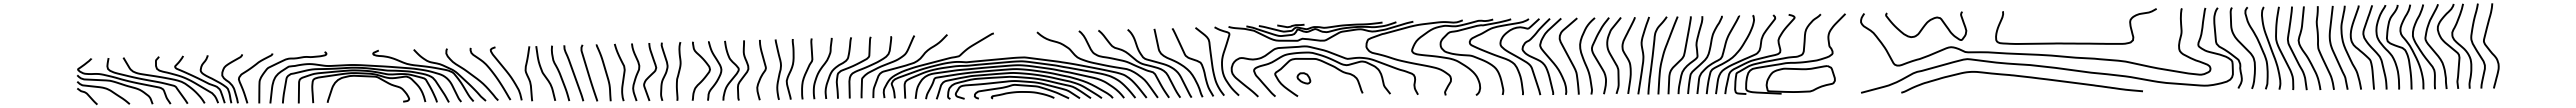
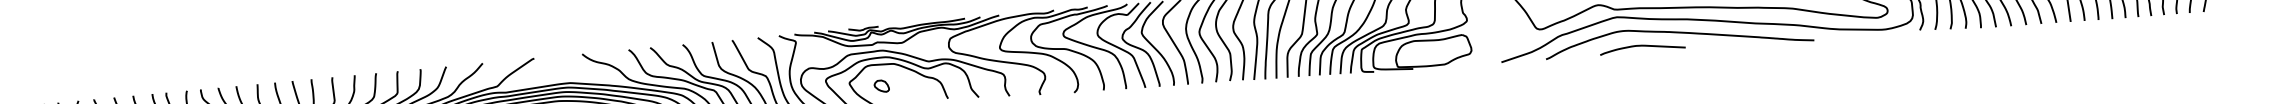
curve: (1988, 86) -> (1642, 46), added

